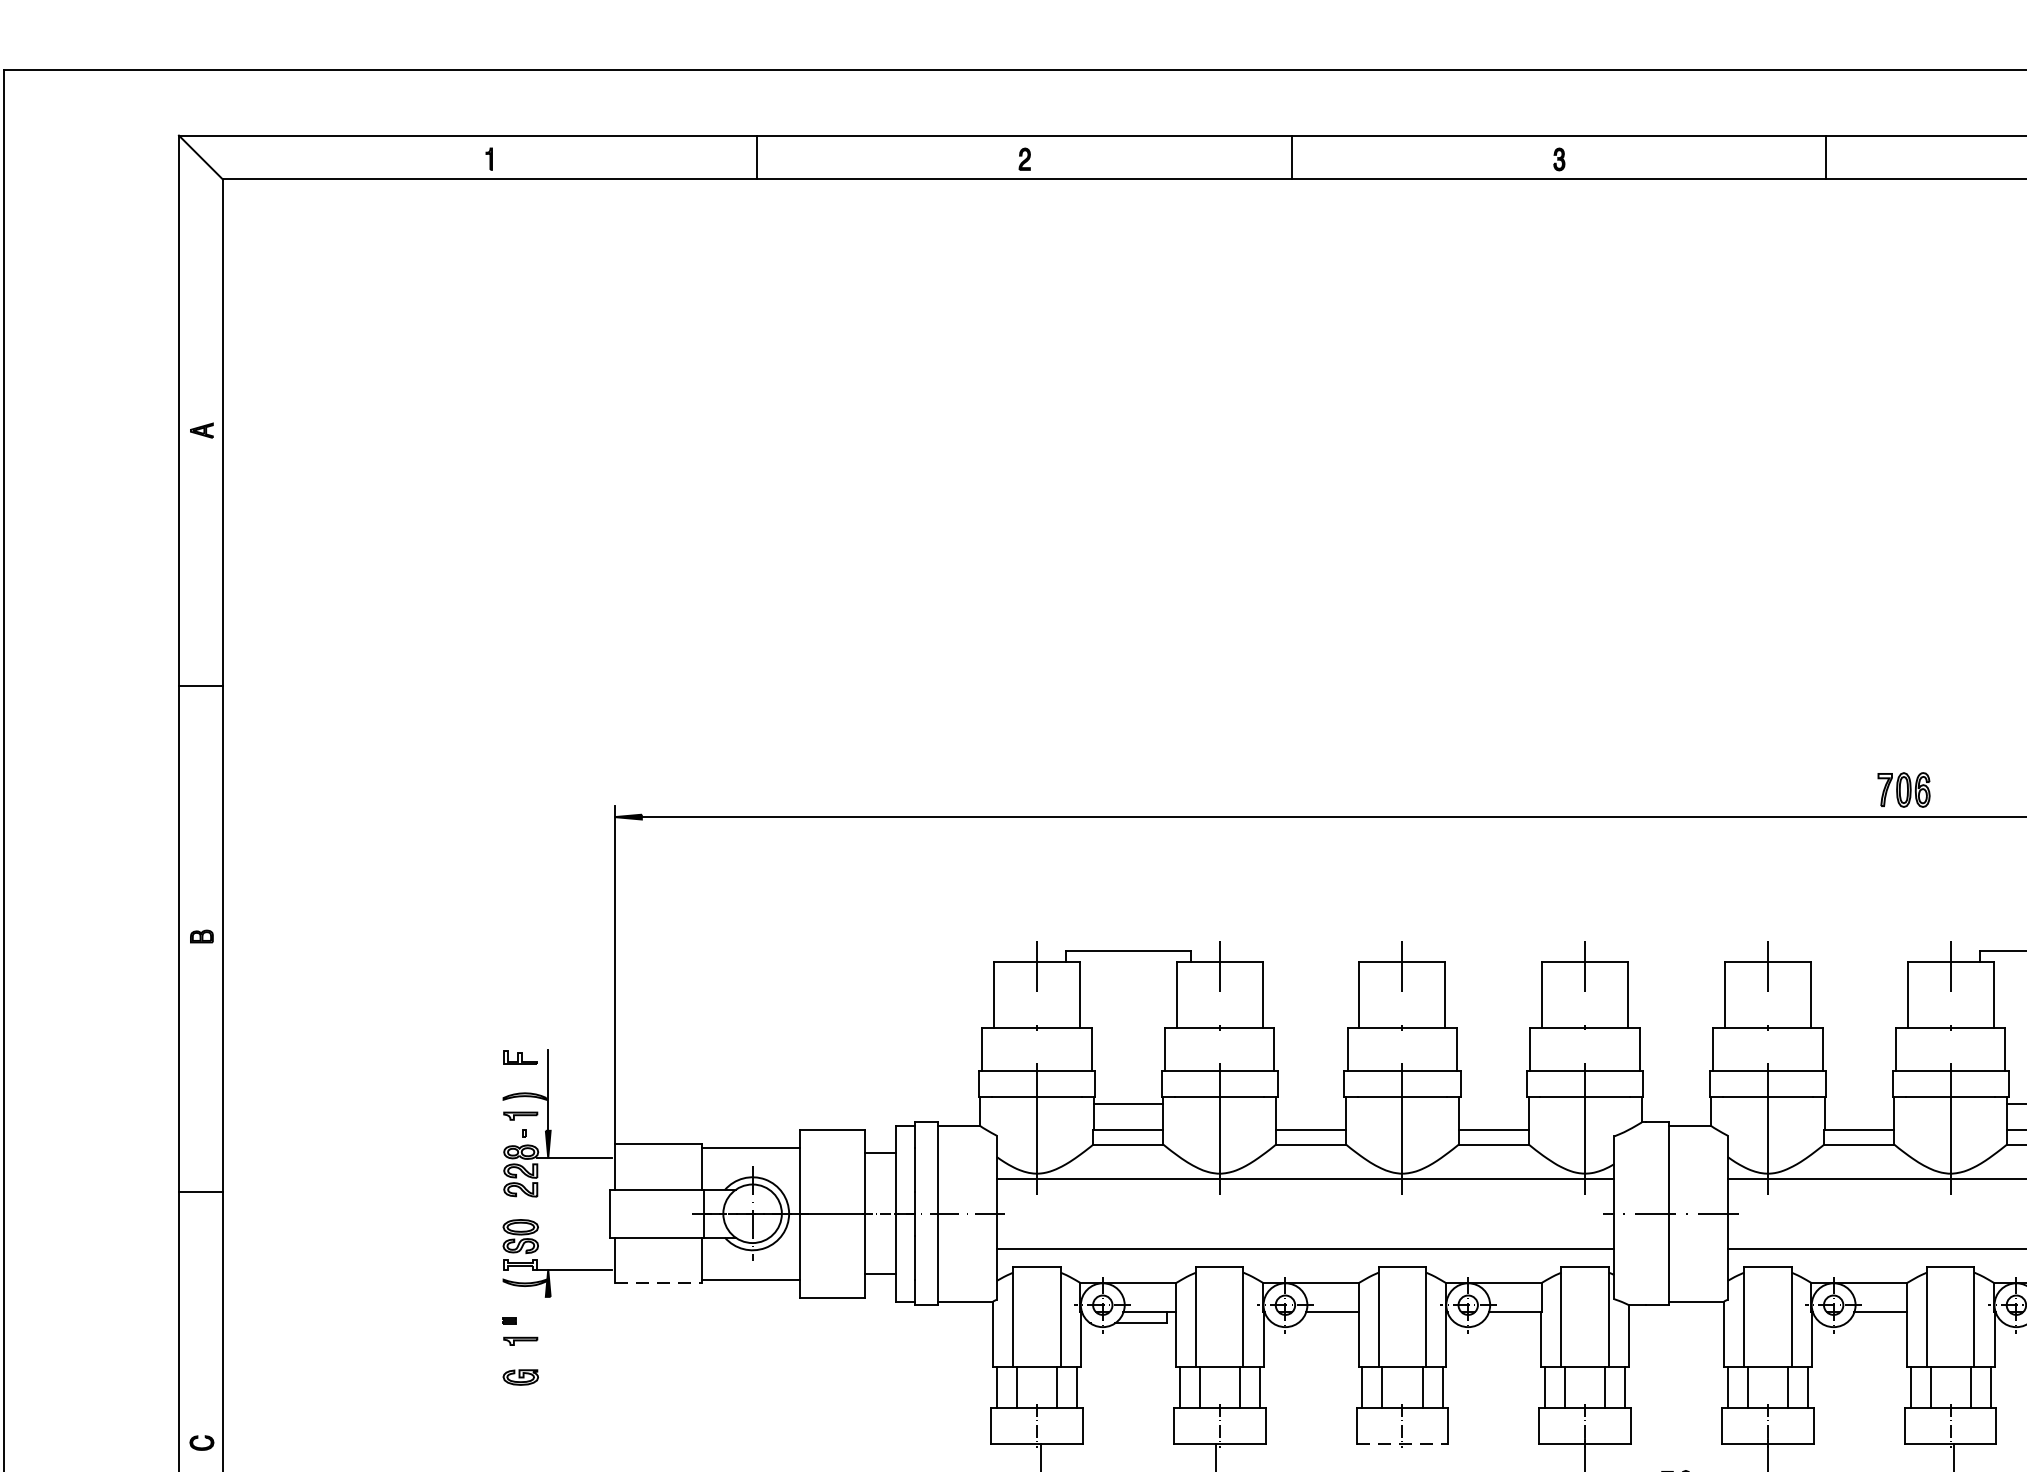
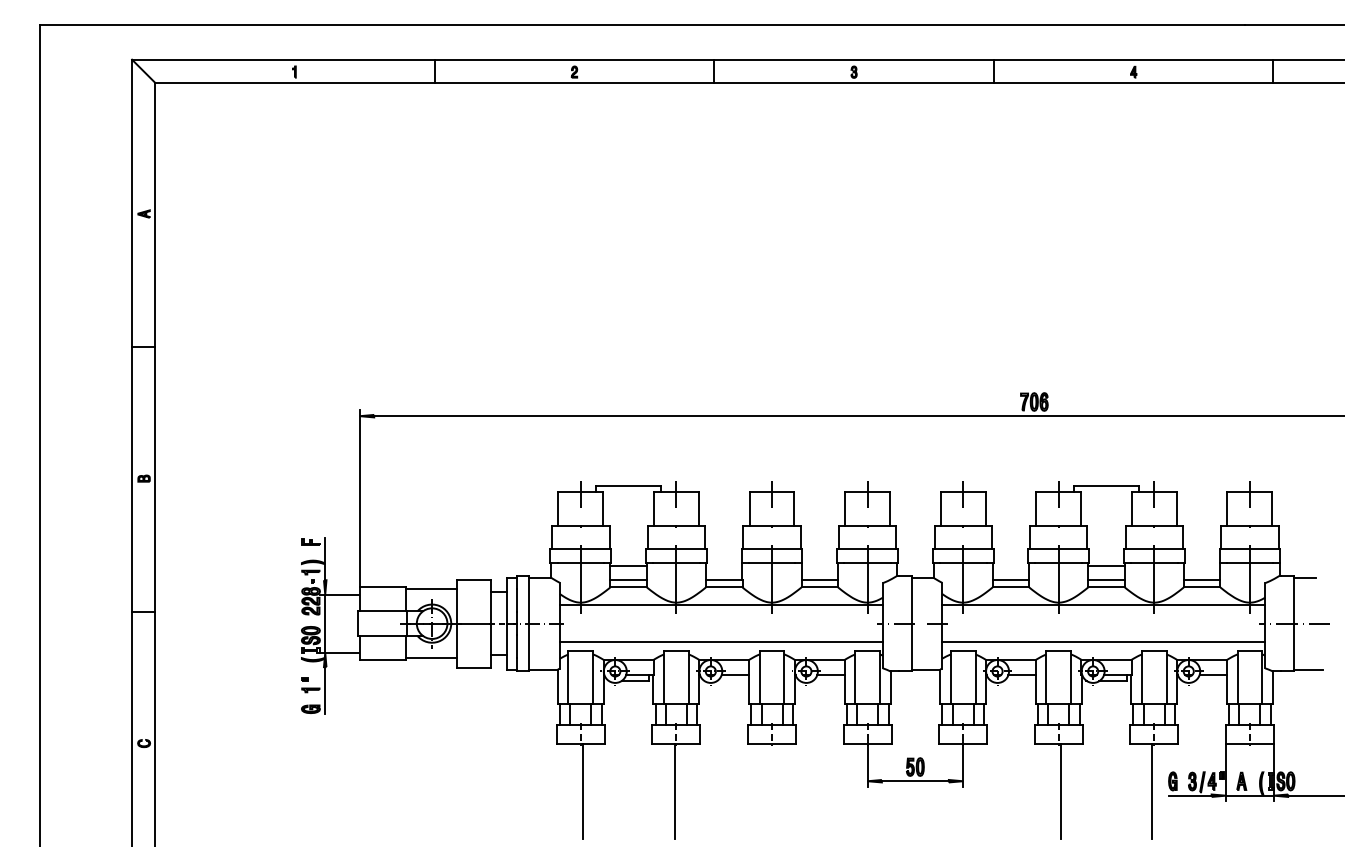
line: (548, 1213) -> (325, 623), added
line: (657, 1284) -> (382, 660), dashed -> solid
line: (548, 1341) -> (325, 690), added
line: (1403, 1444) -> (772, 744), dashed -> solid

